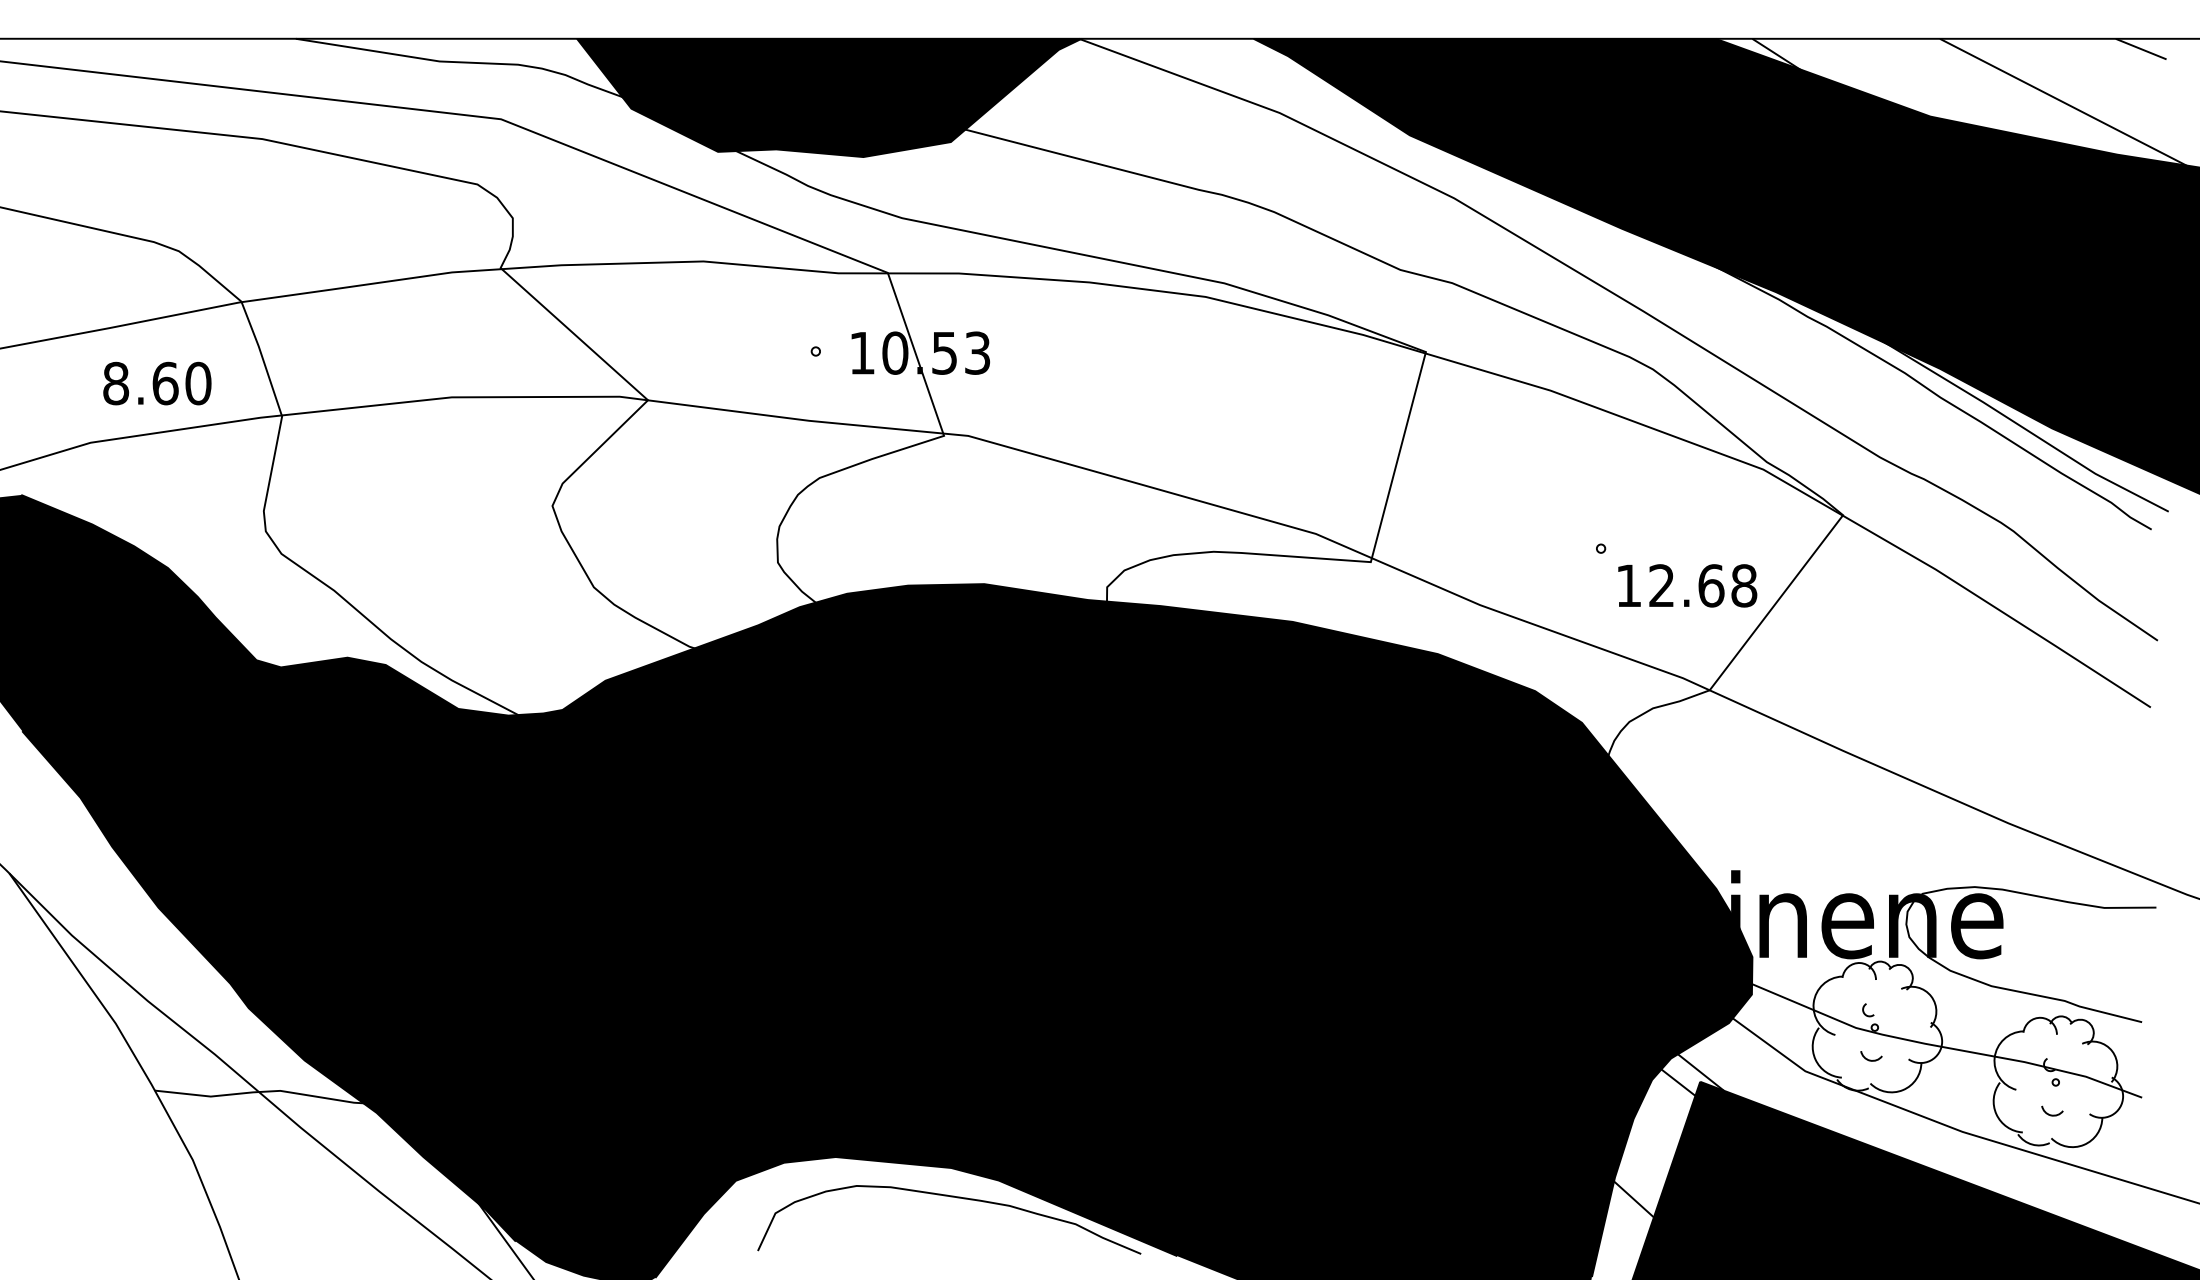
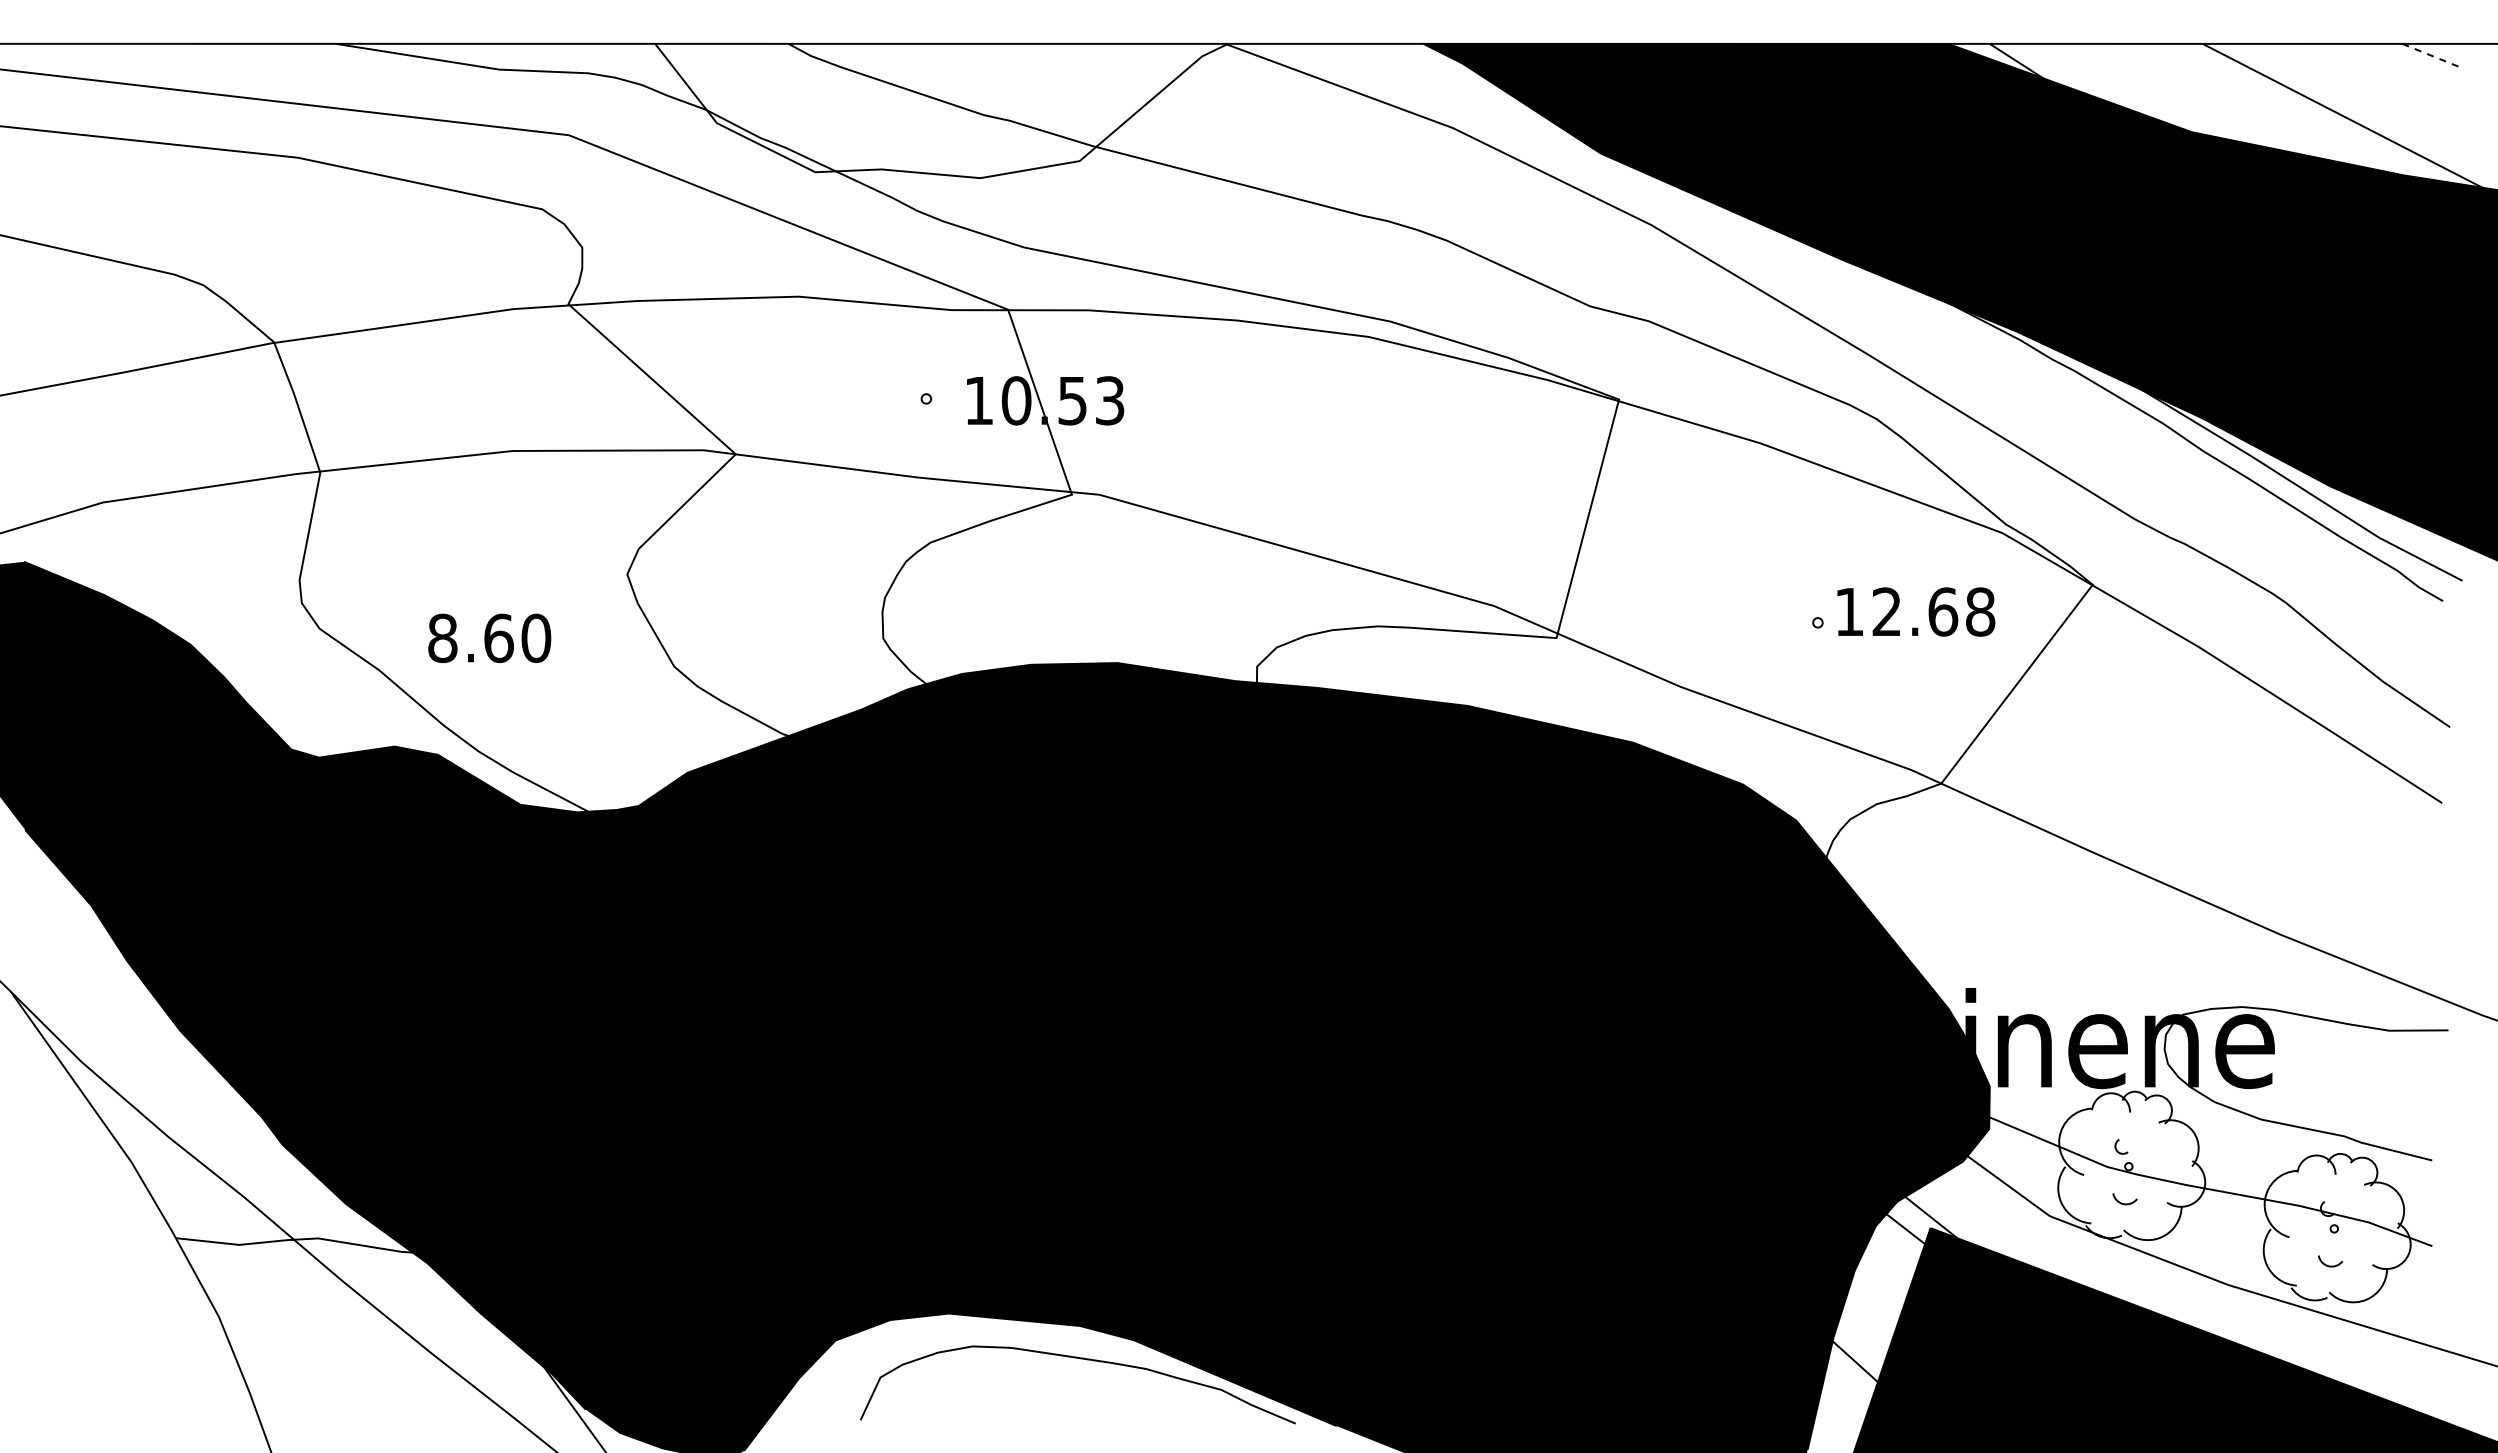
line: (2141, 49) -> (2431, 55), solid -> dashed
fill: (829, 97) -> (941, 110), removed
text: (157, 382) -> (489, 637), moved
text: (1687, 585) -> (1916, 611), moved

